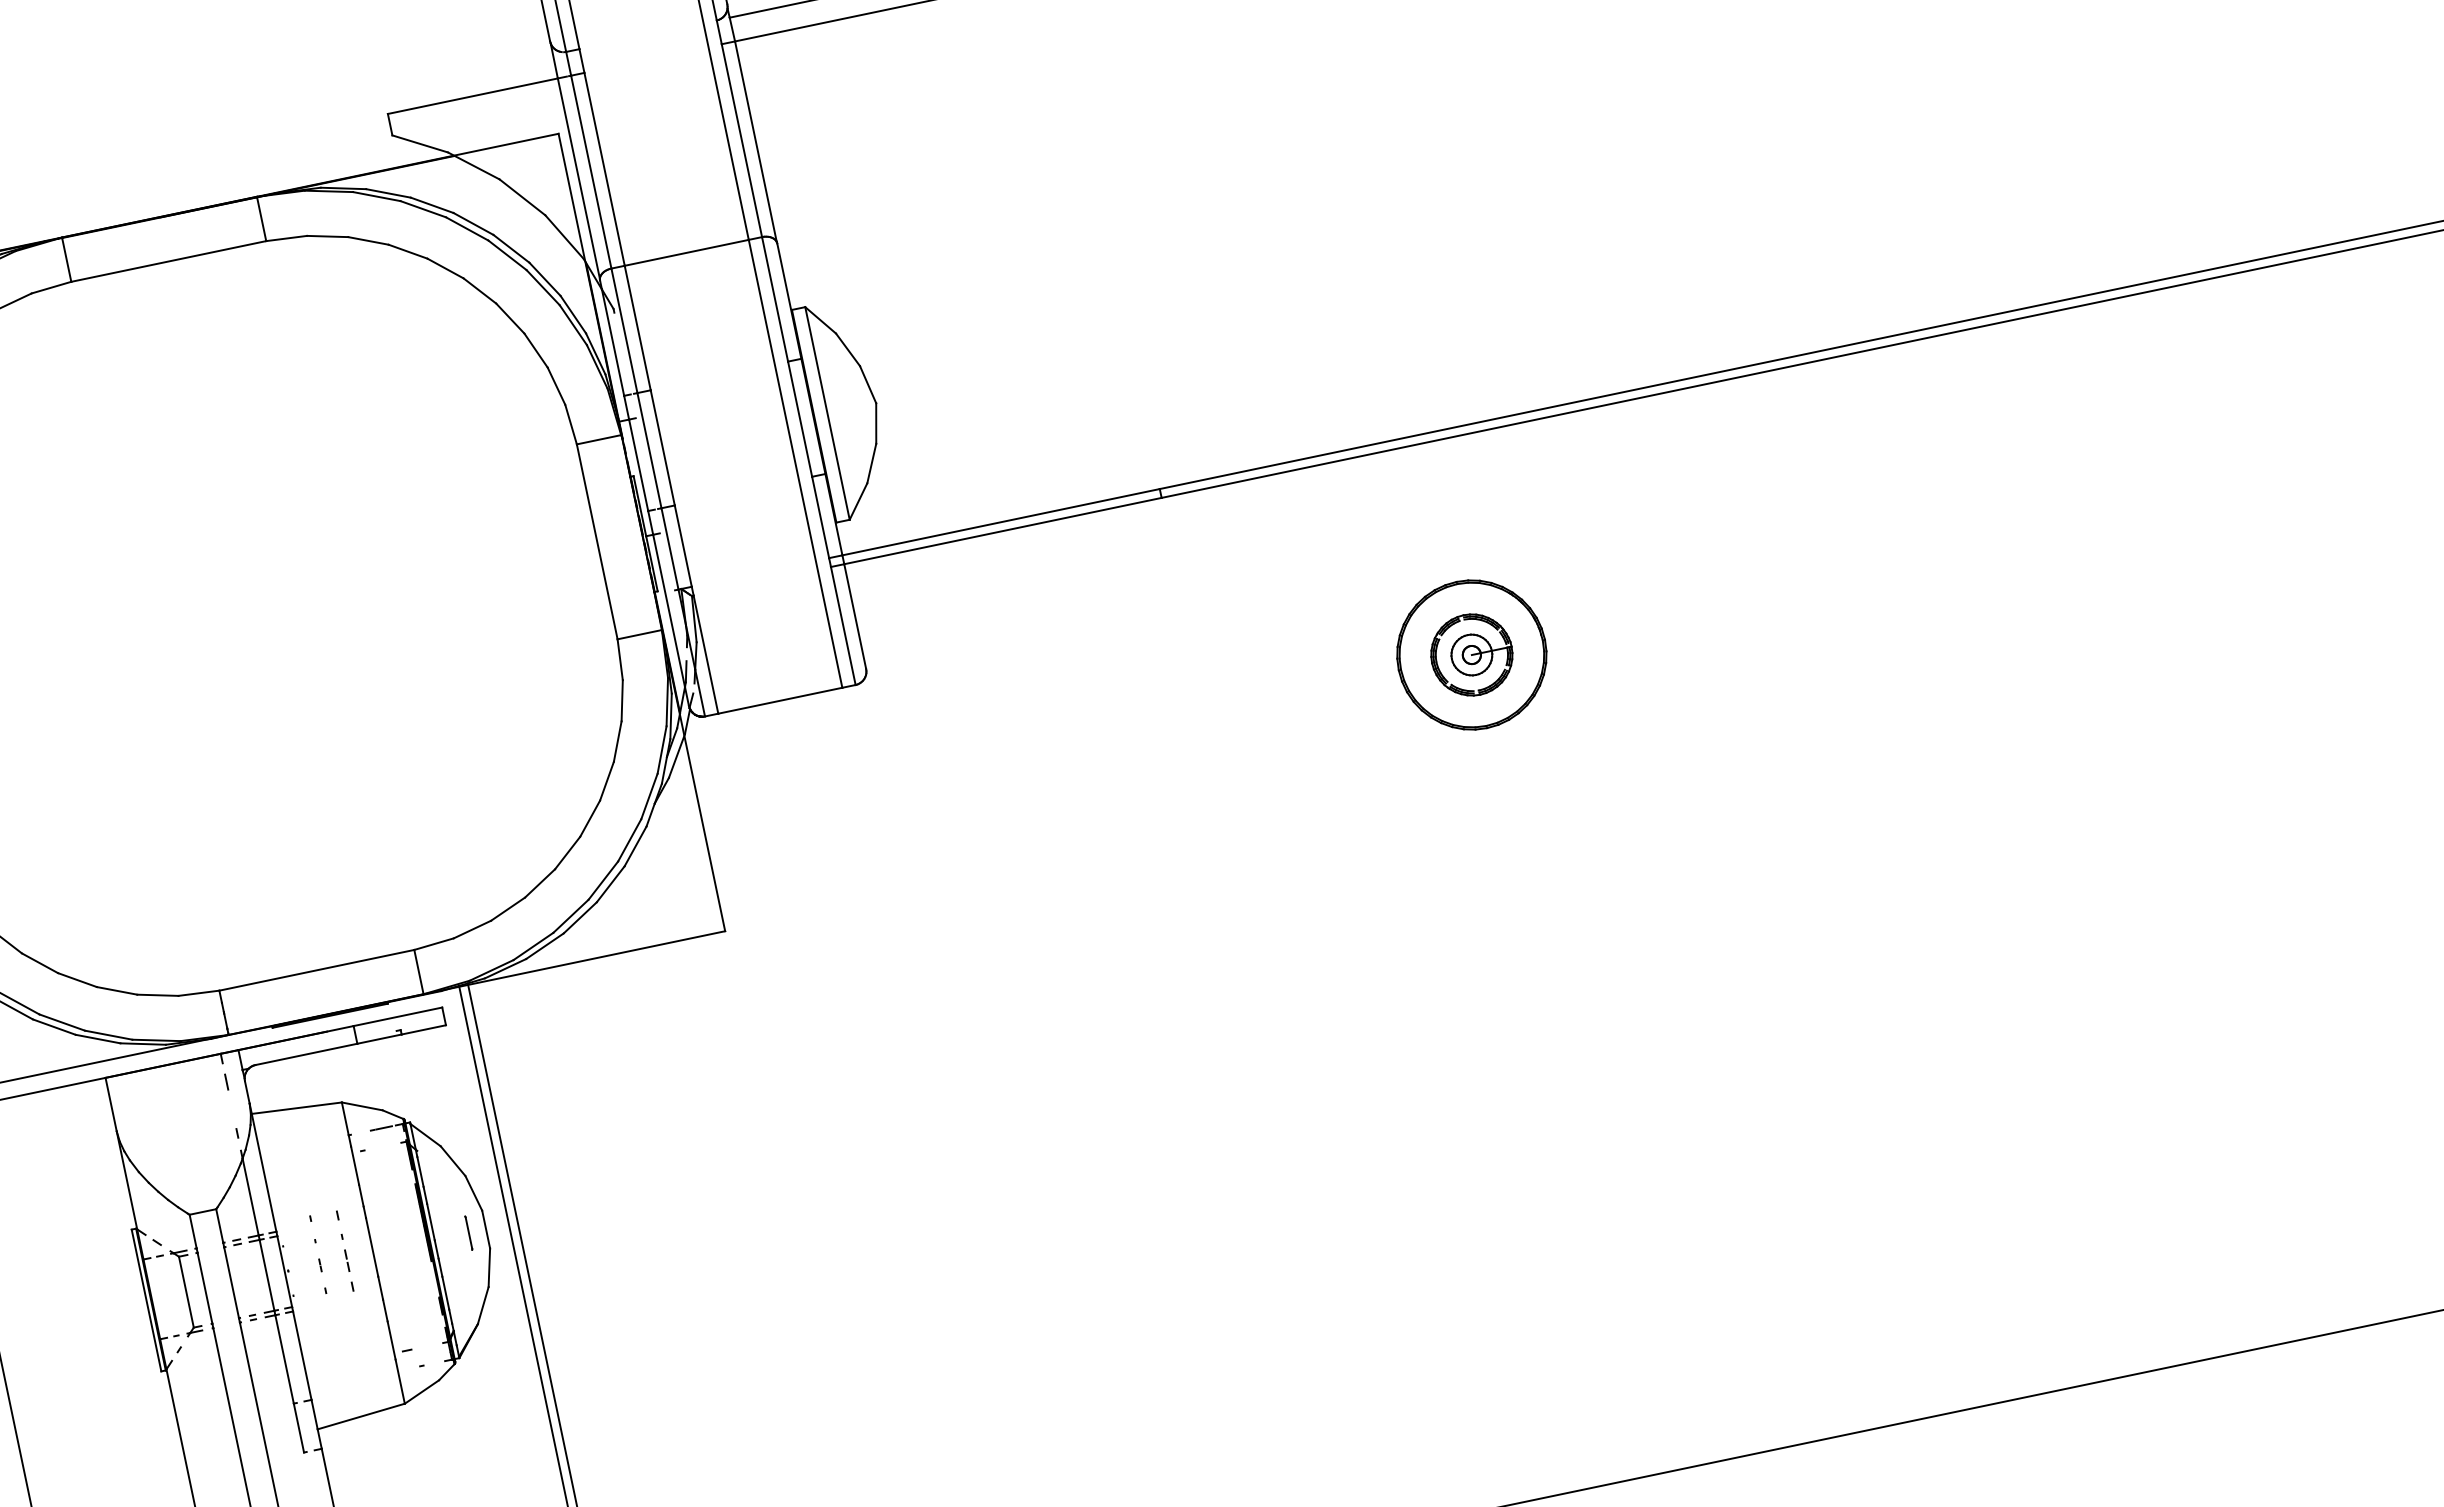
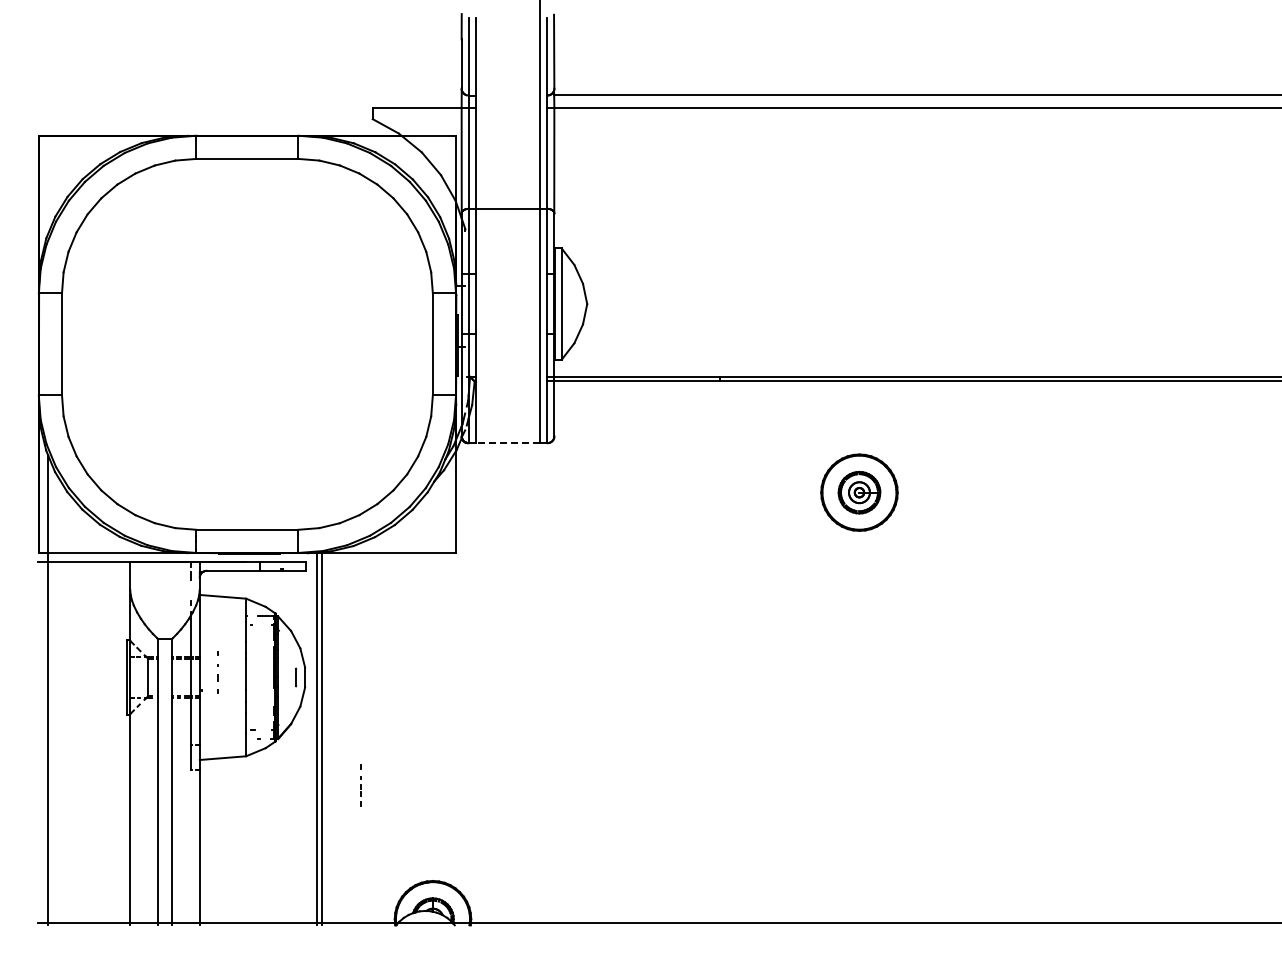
line: (779, 701) -> (507, 443), solid -> dashed
line: (343, 1251) -> (360, 785), moved

